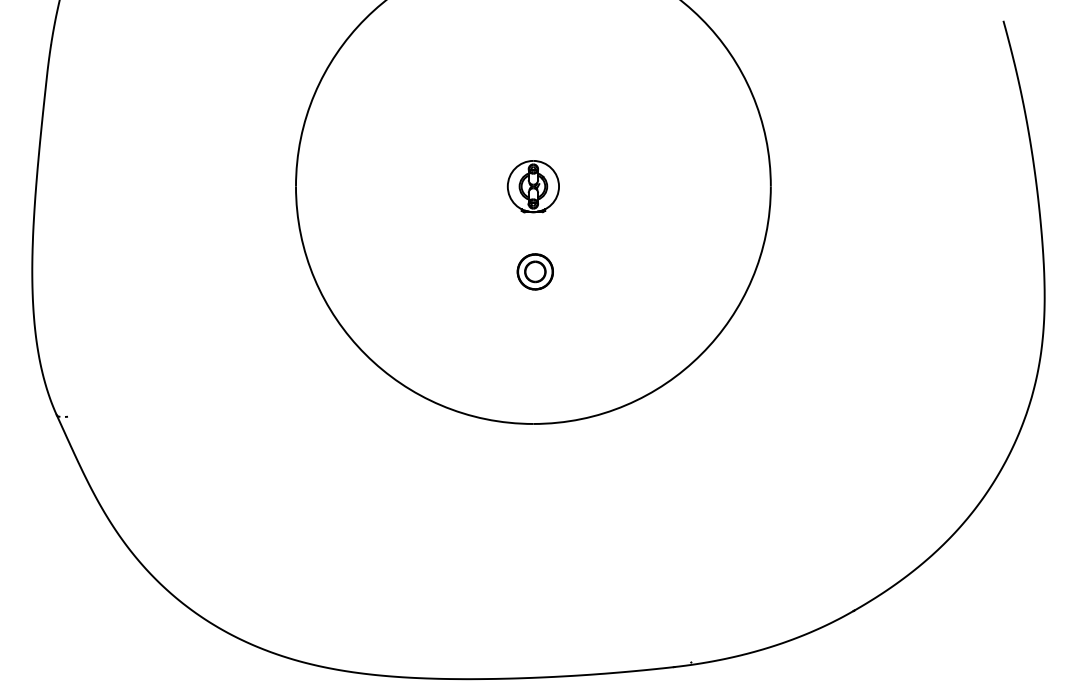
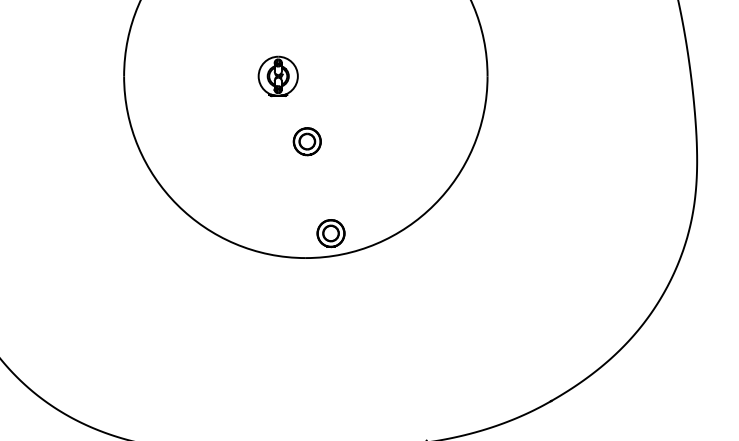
part: (532, 186) -> (277, 76), moved
part: (565, 391) -> (330, 233), added

